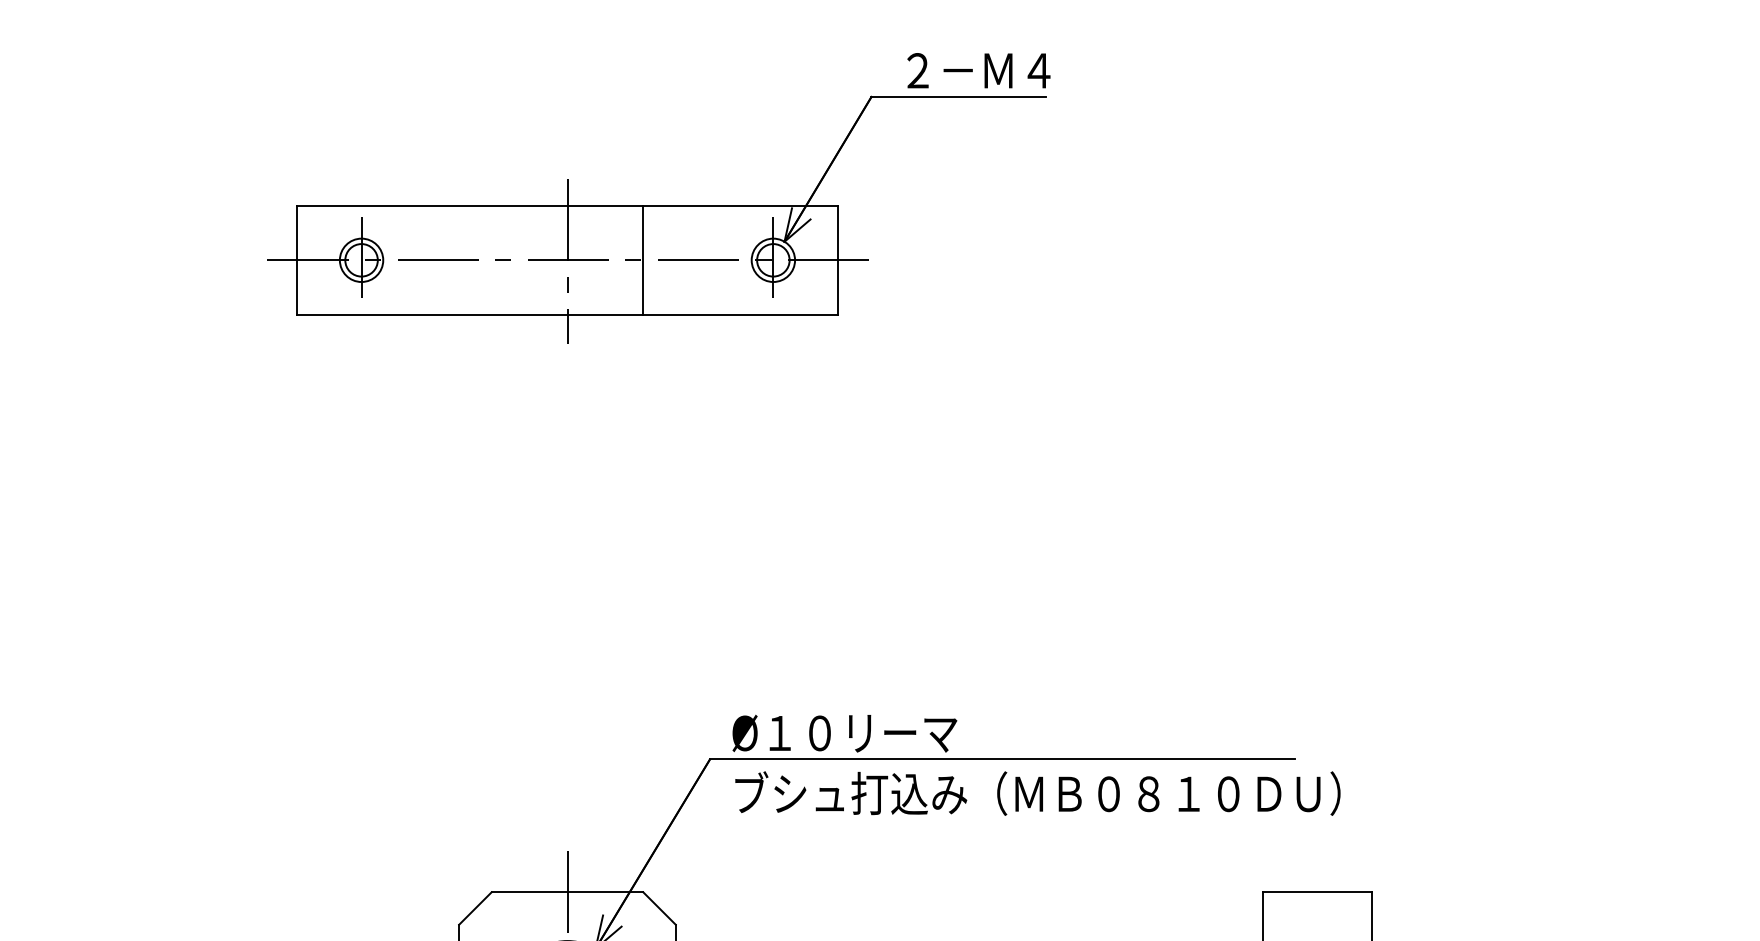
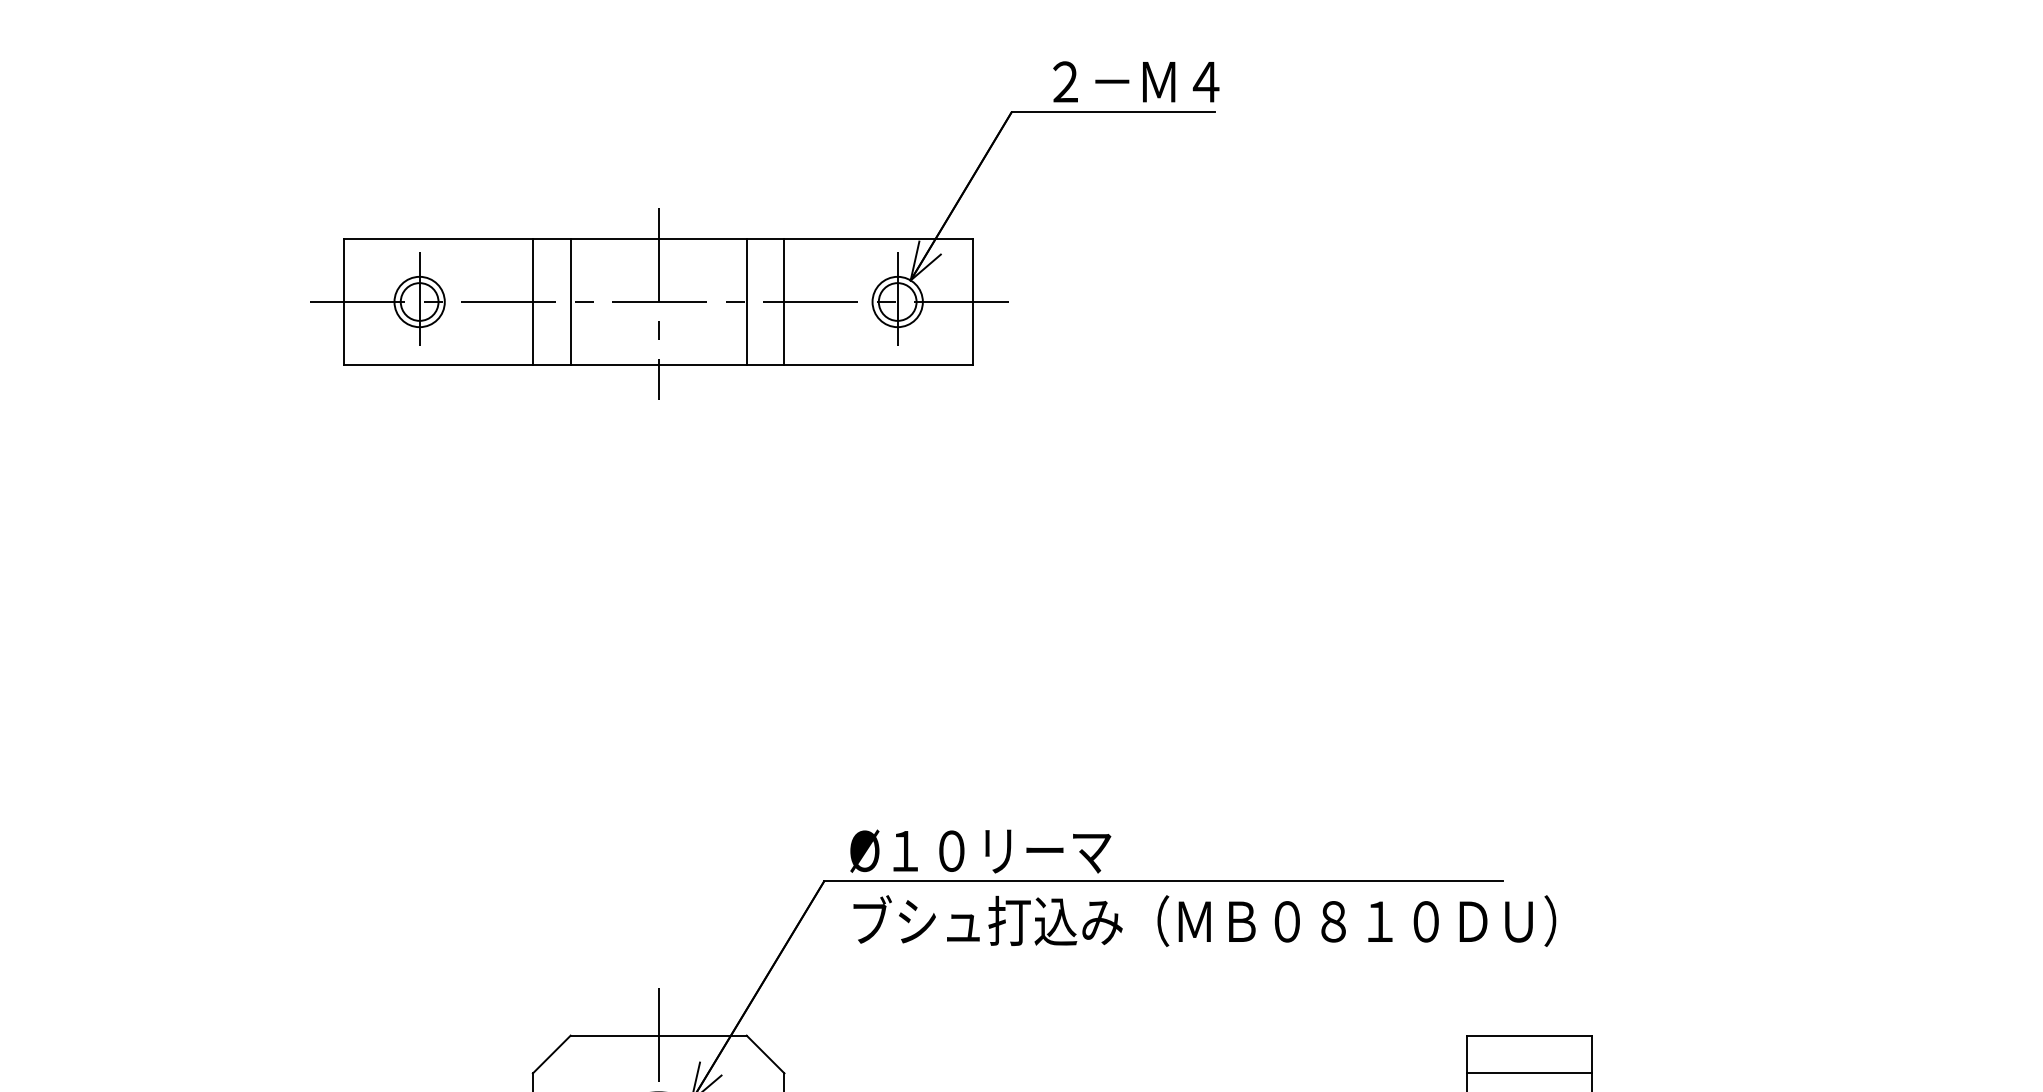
line: (458, 259) -> (532, 301), added
line: (491, 259) -> (570, 301), added
line: (675, 259) -> (784, 301), added
line: (1317, 924) -> (1529, 1073), added

